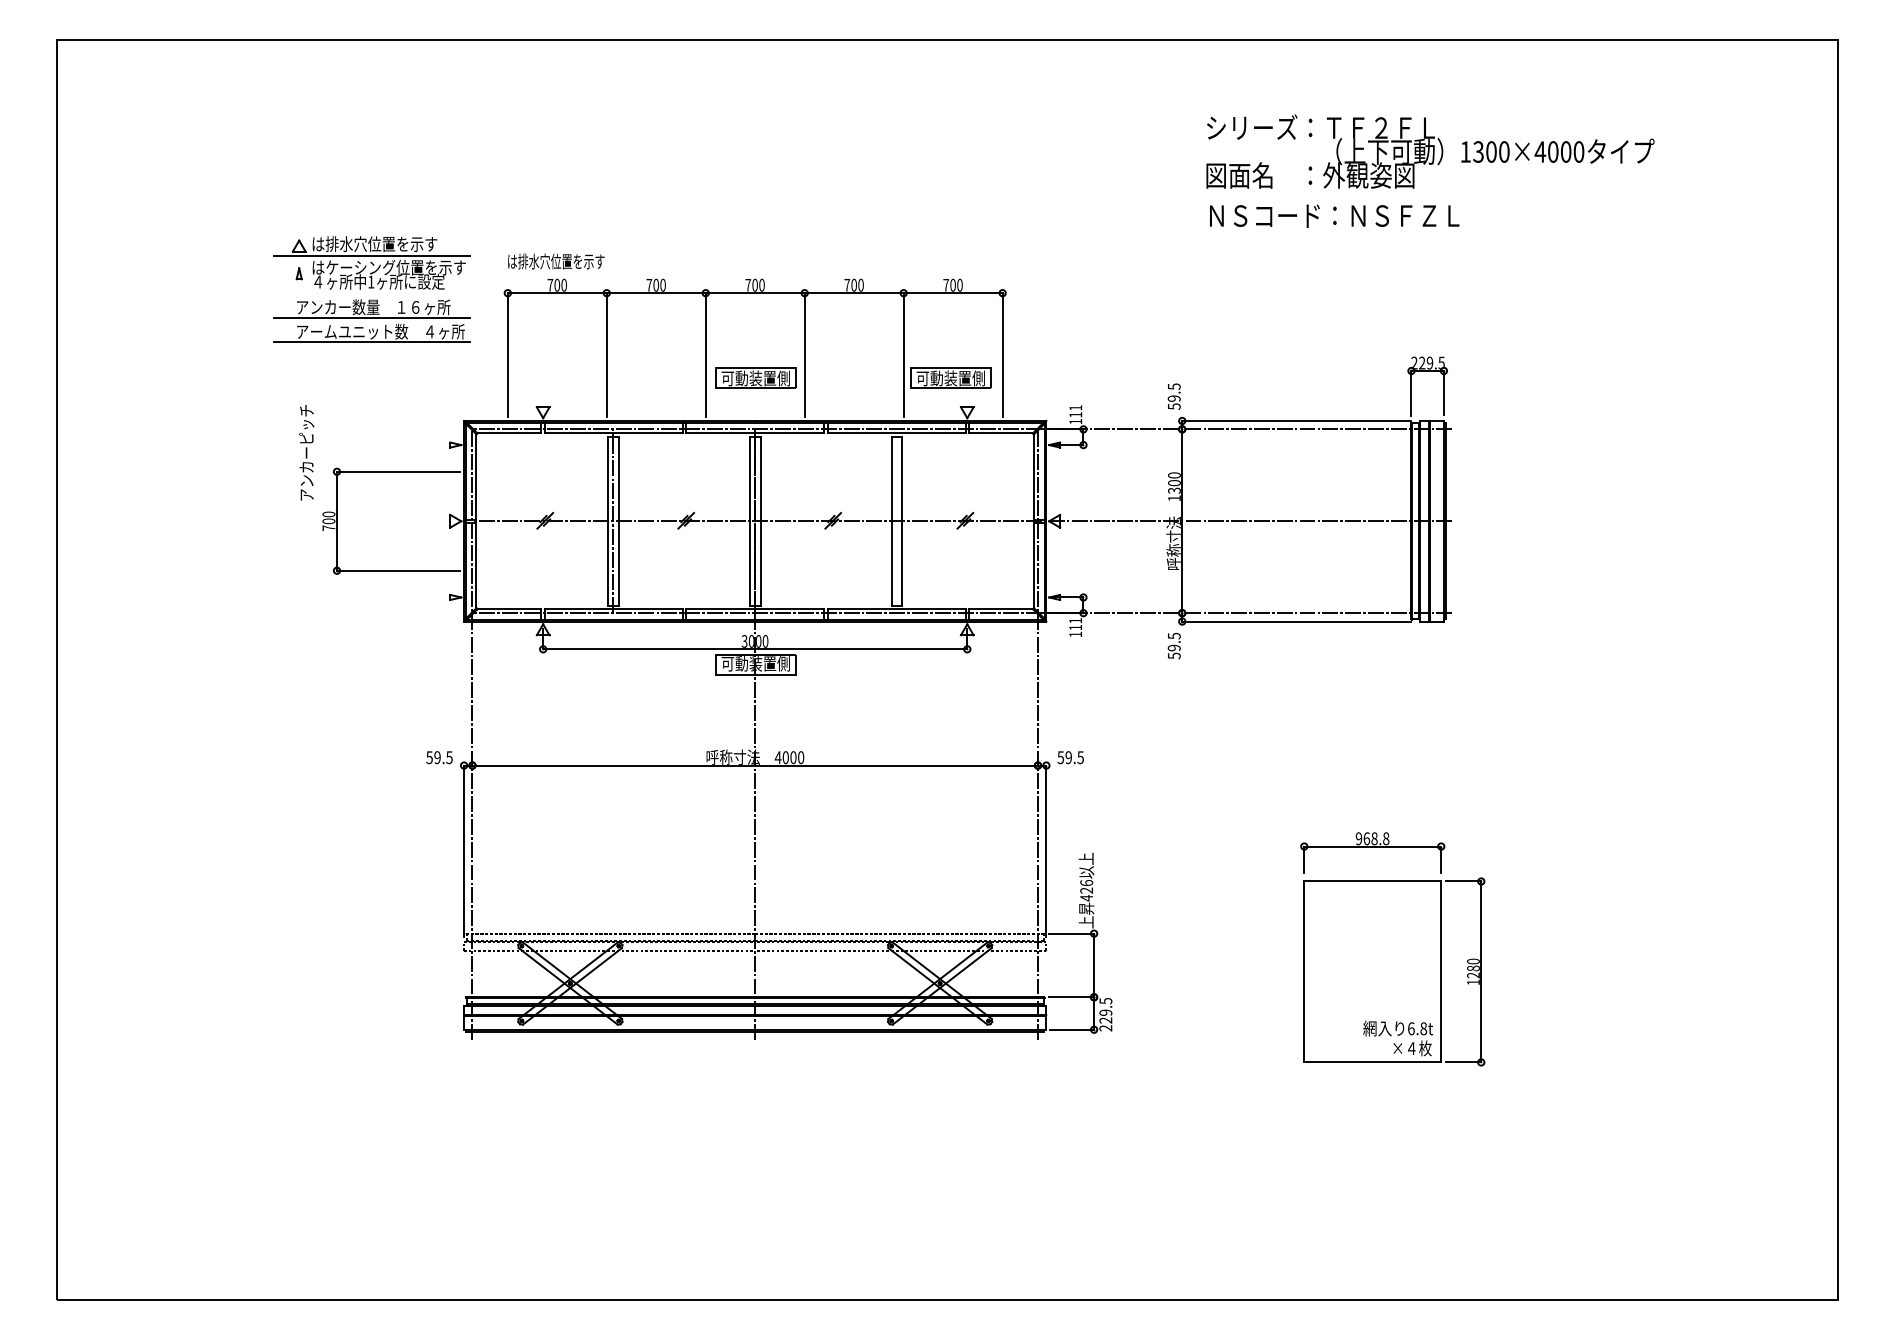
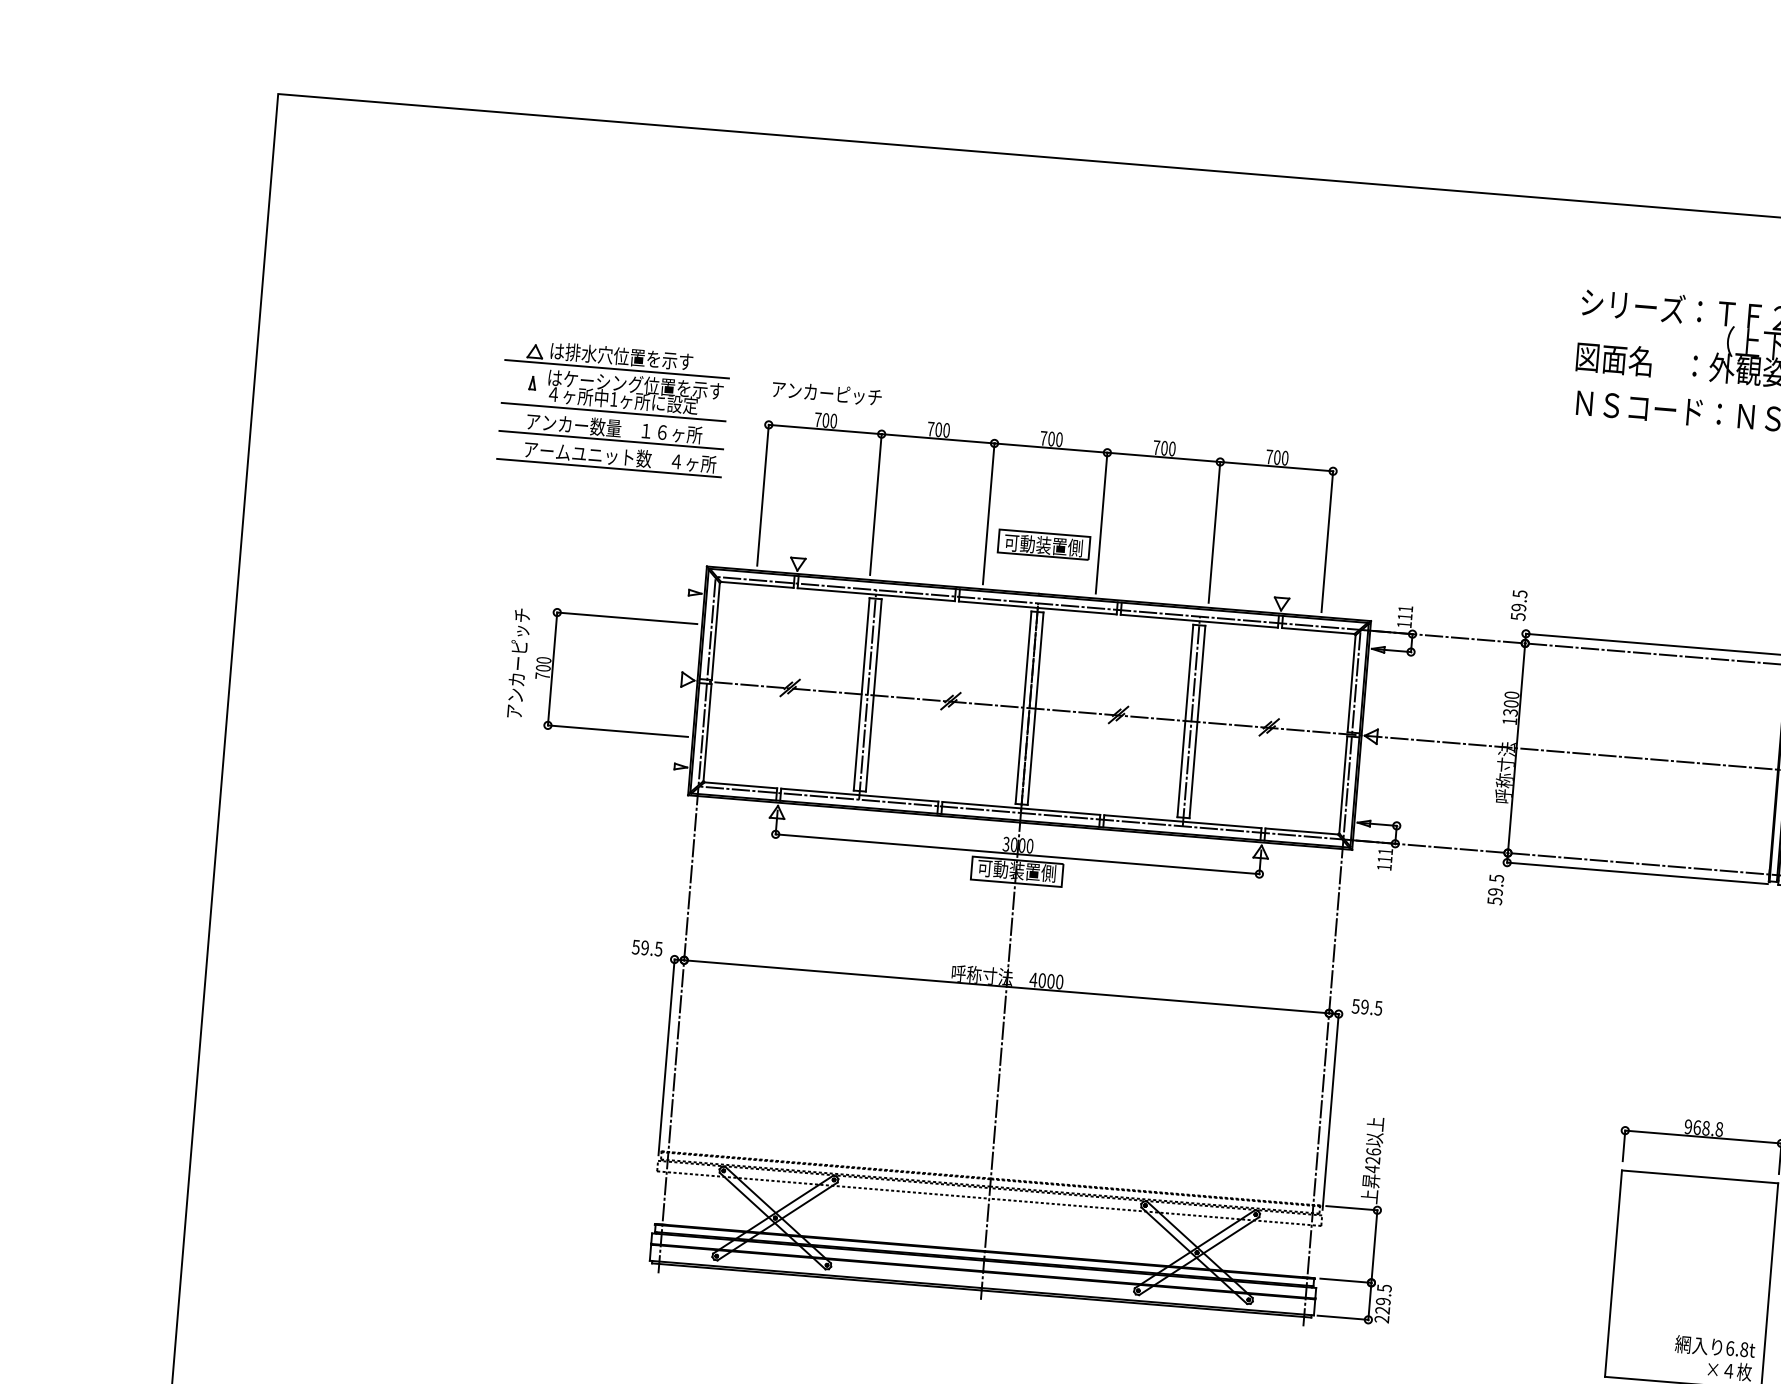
text: (556, 261) -> (827, 393), は排水穴位置を示す -> アンカーピッチ
line: (371, 293) -> (613, 412), added
part: (950, 377) -> (1265, 562), removed
text: (306, 452) -> (518, 662), moved
line: (897, 521) -> (1191, 721), added

